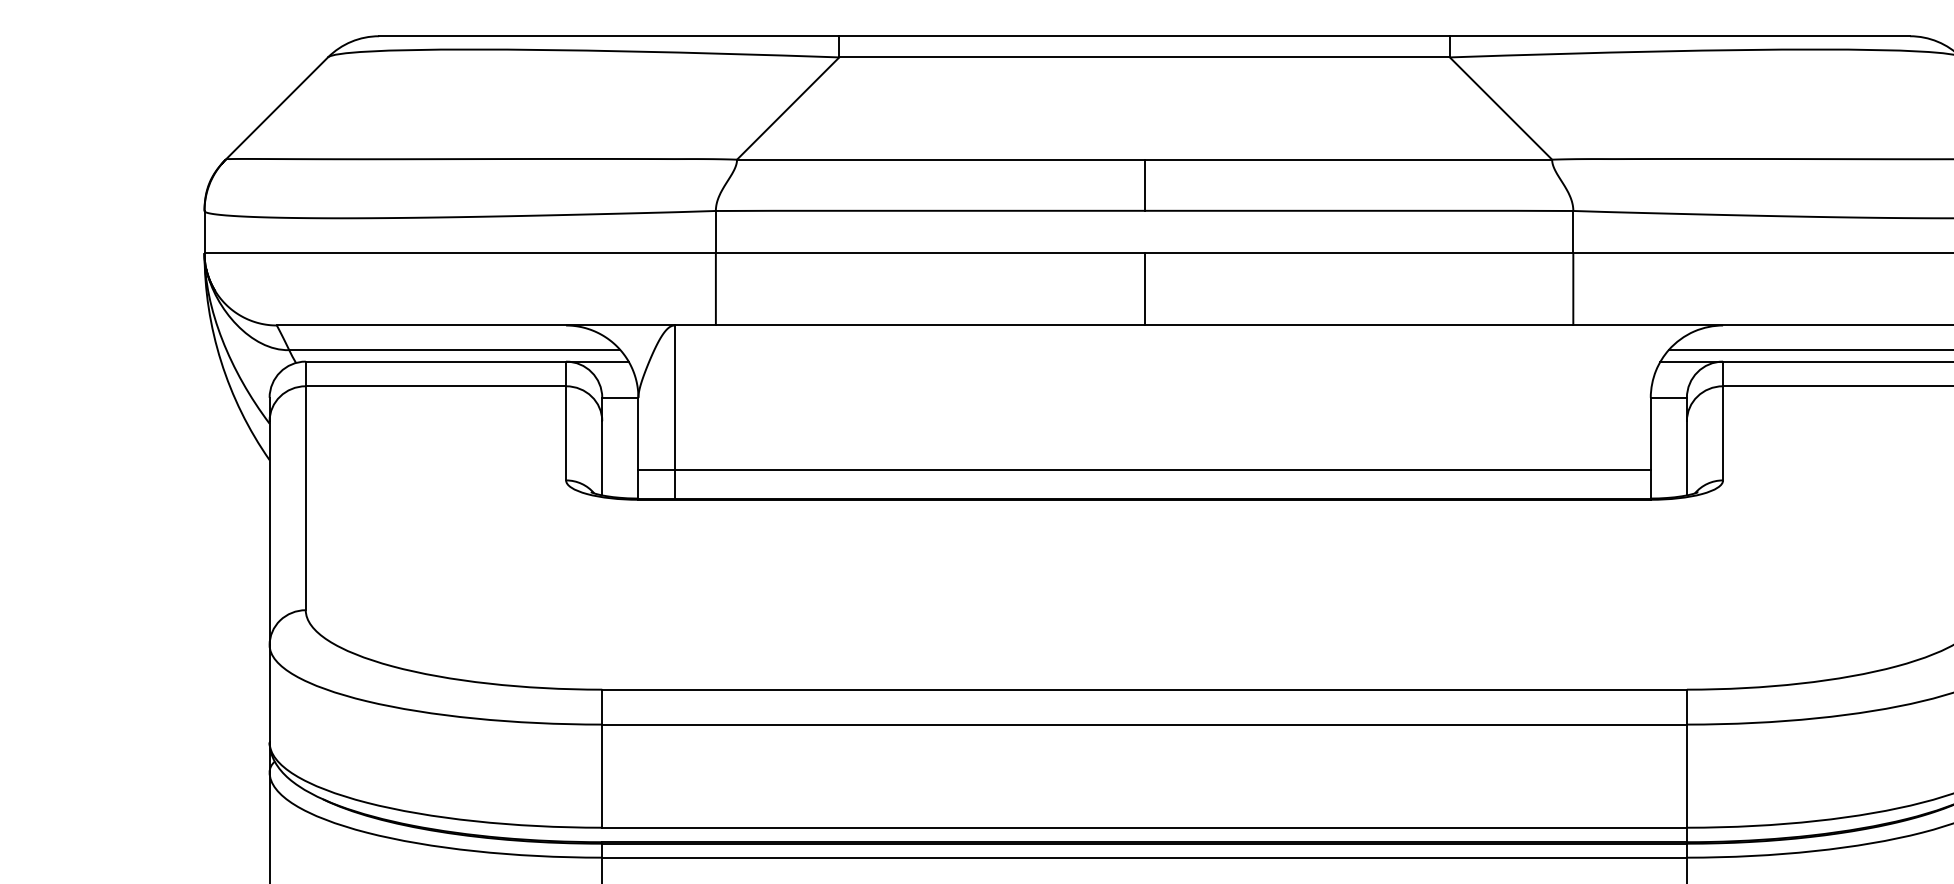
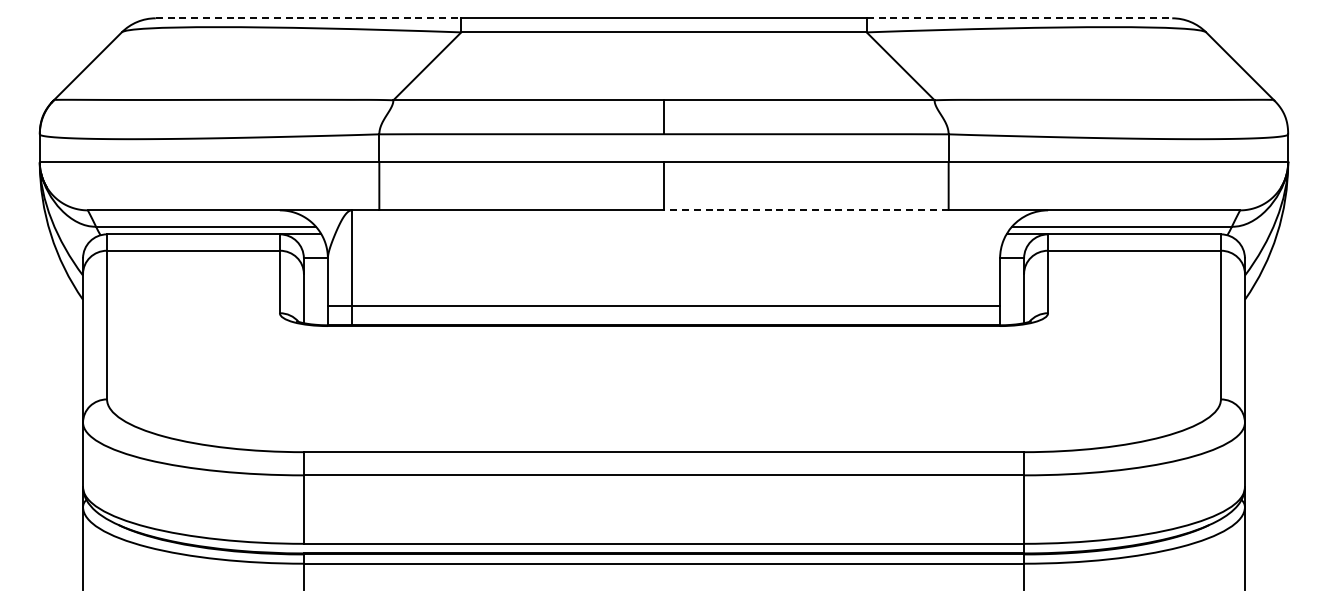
line: (609, 36) -> (308, 18), solid -> dashed
line: (1680, 36) -> (1019, 18), solid -> dashed
line: (1357, 325) -> (805, 210), solid -> dashed

